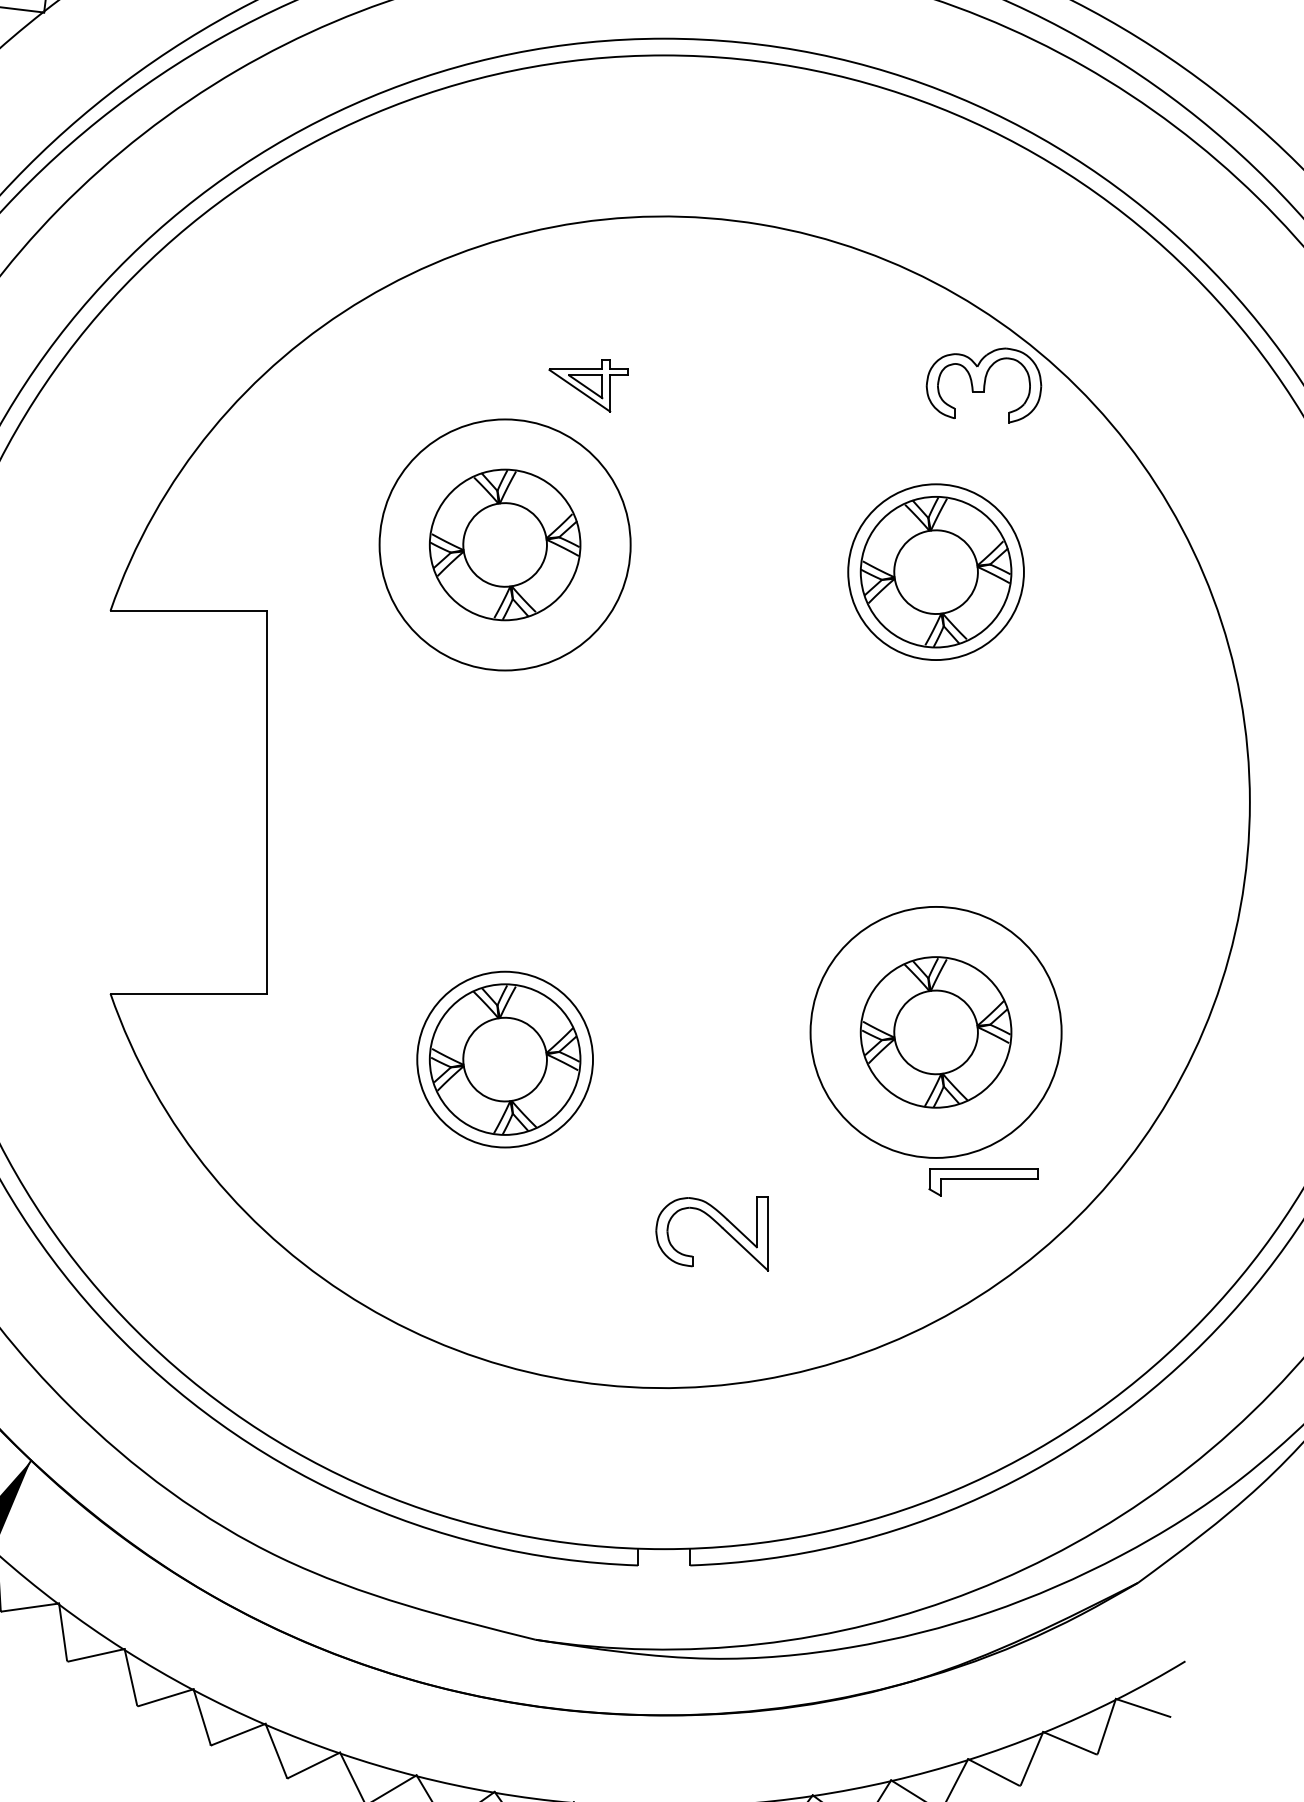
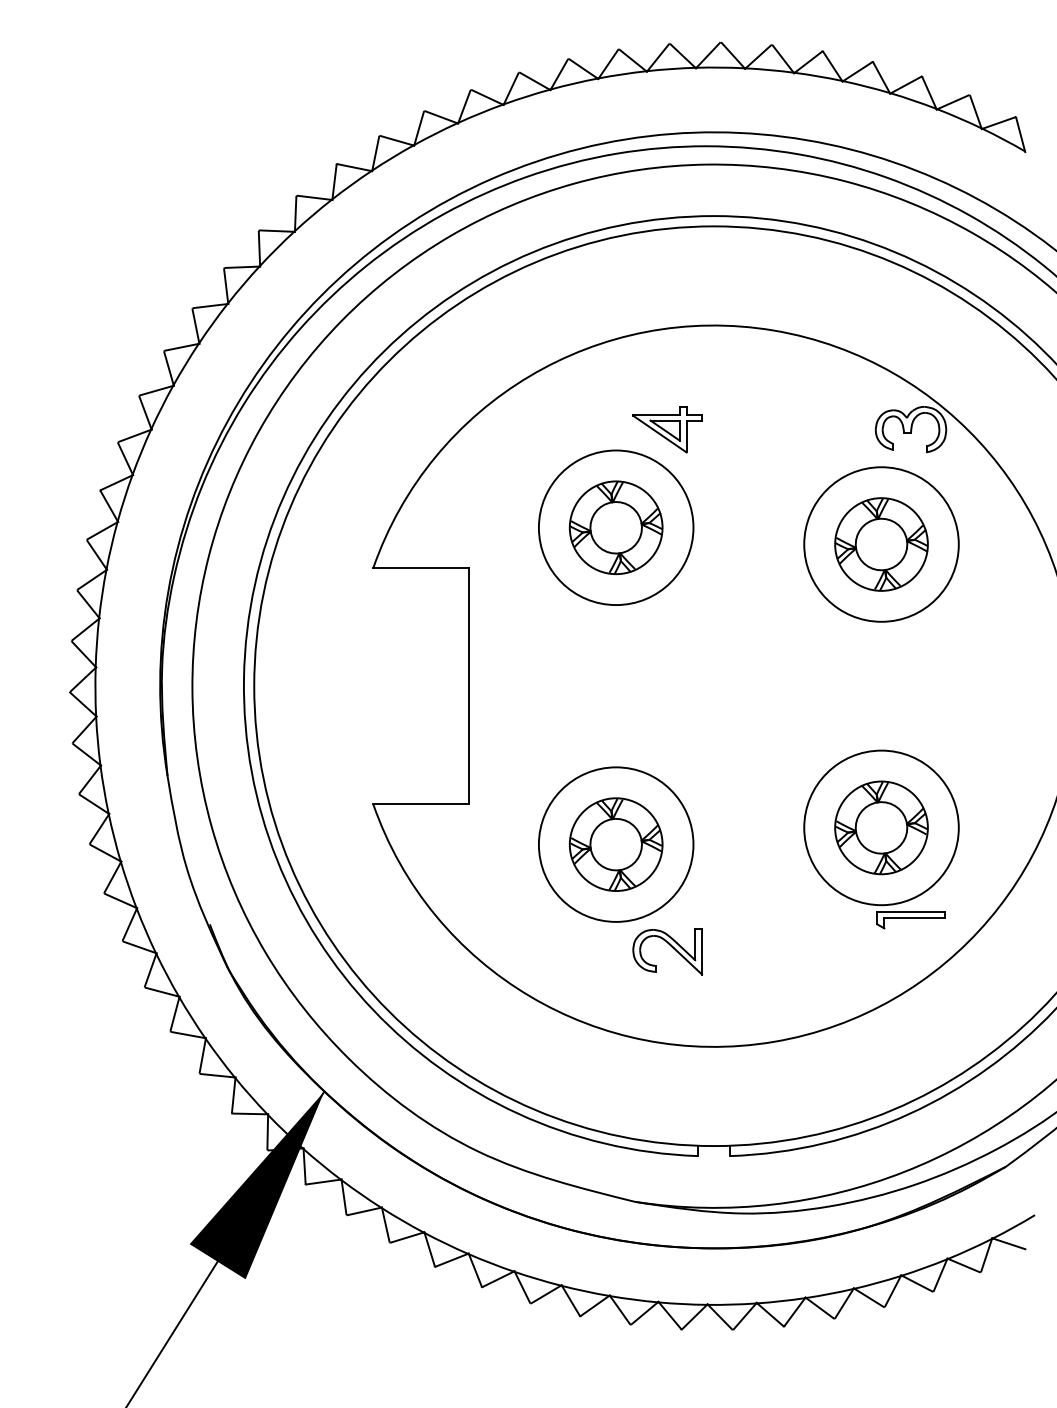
part: (588, 385) -> (667, 429), size x1.43
circle: (936, 572) -> (881, 544), size x1.43
circle: (504, 1059) -> (615, 844), size x1.43
part: (711, 1233) -> (667, 951), moved

